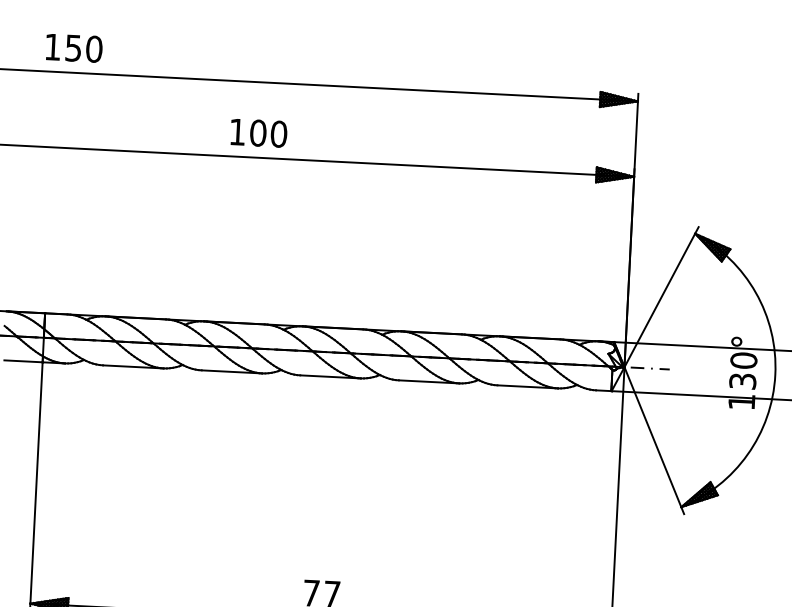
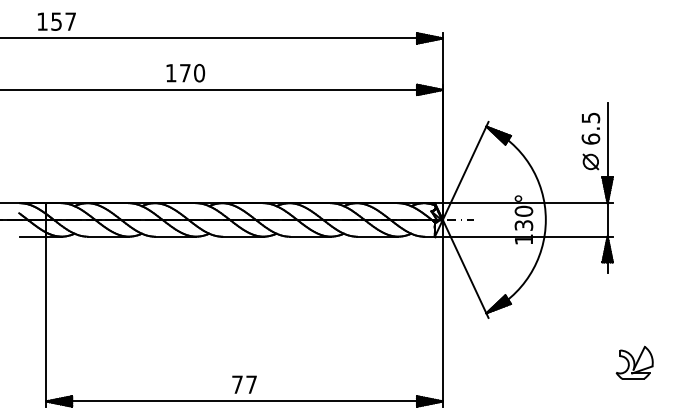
text: (93, 48) -> (70, 21), 150 -> 157
text: (257, 132) -> (184, 72), 100 -> 170

